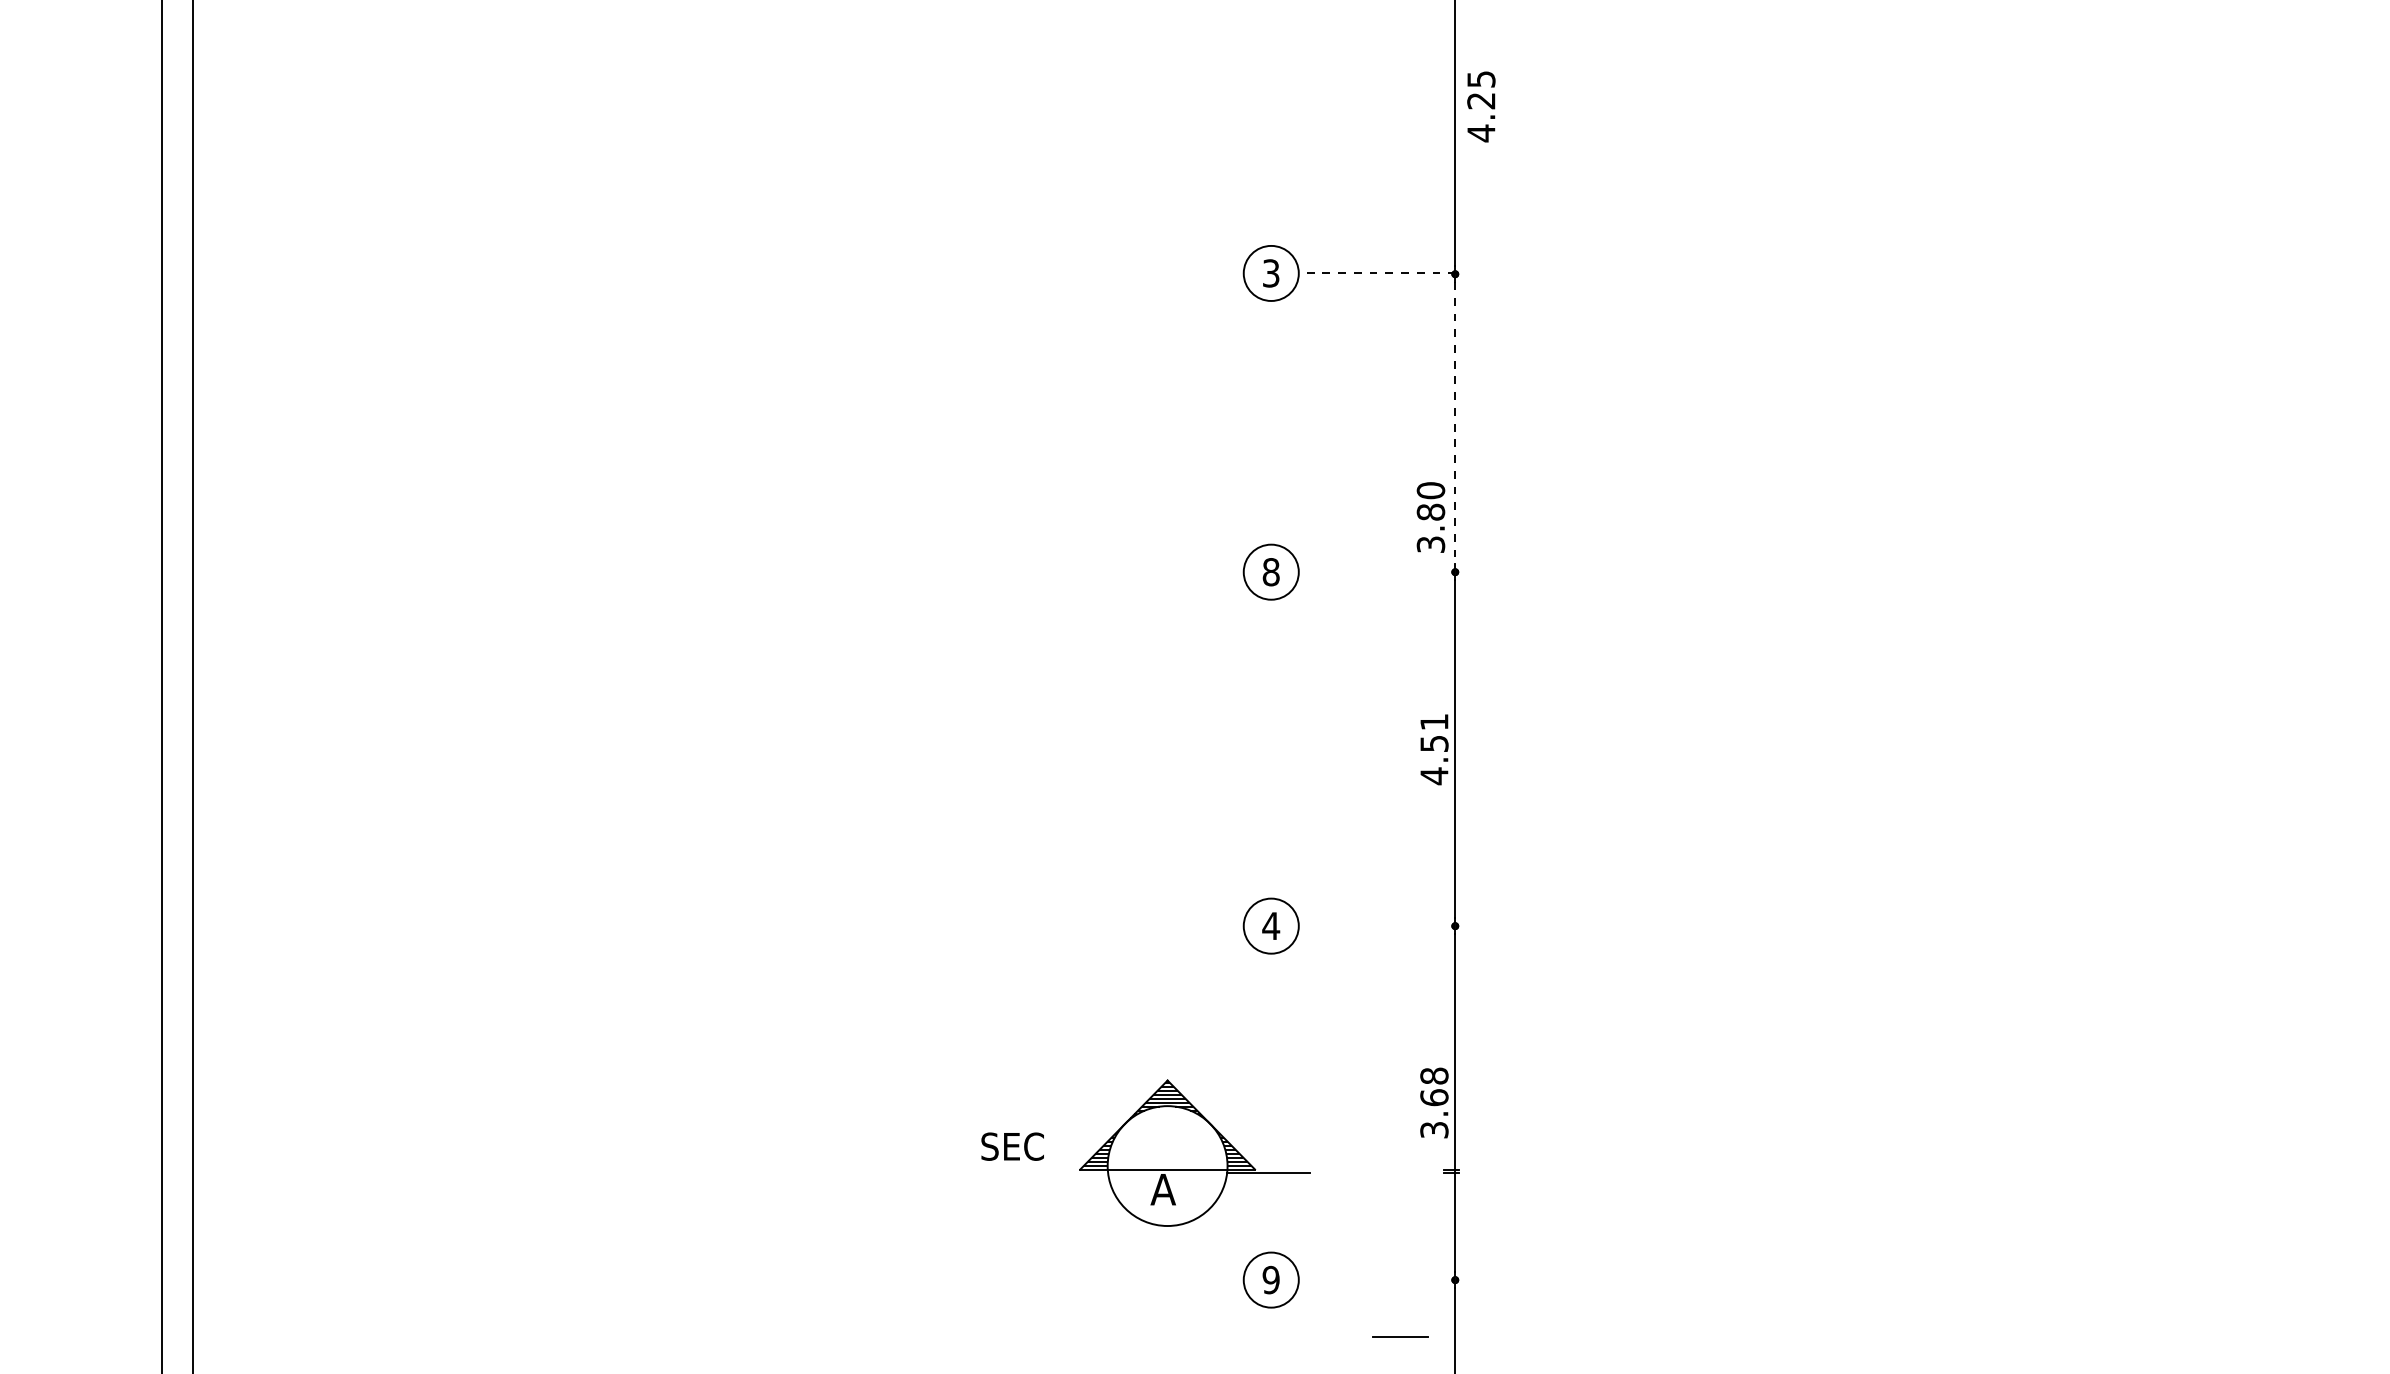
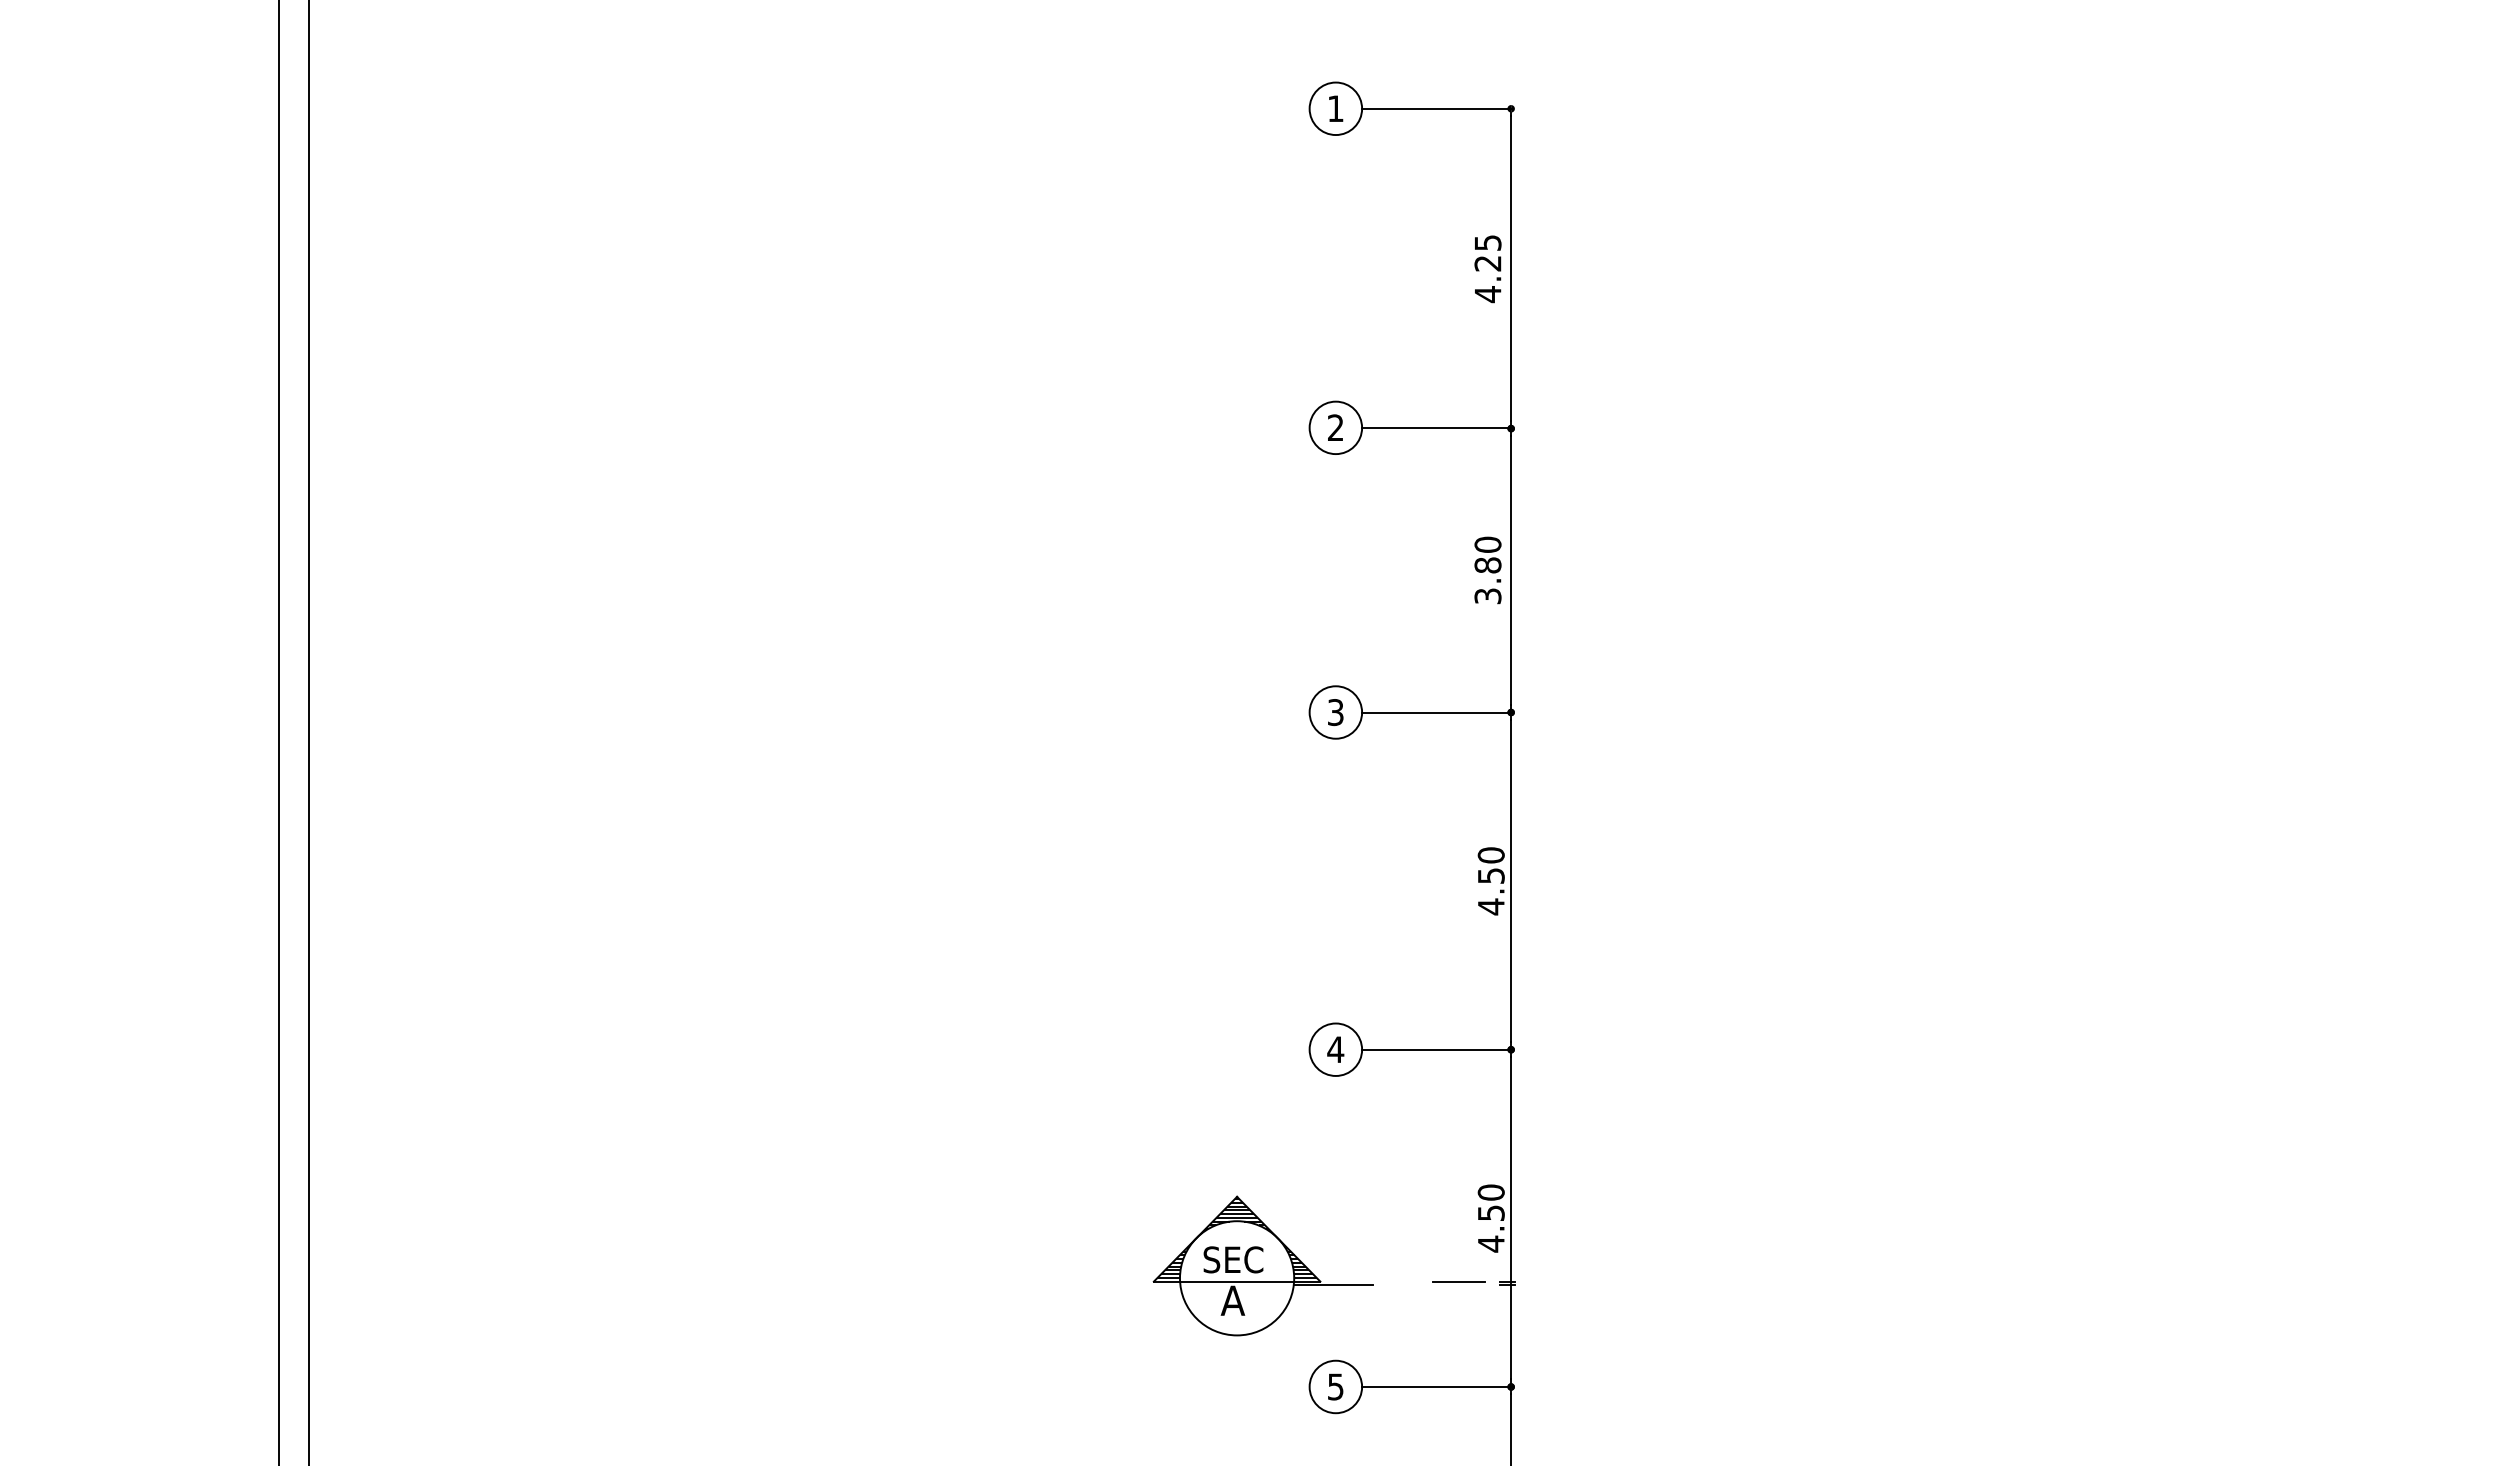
text: (1480, 107) -> (1487, 269), moved
text: (1270, 273) -> (1335, 427), 3 -> 2
line: (1377, 273) -> (1437, 427), dashed -> solid
line: (1455, 424) -> (1511, 571), dashed -> solid
text: (1430, 517) -> (1487, 570), moved
text: (1270, 572) -> (1335, 712), 8 -> 3
line: (1376, 572) -> (1436, 712), added
text: (1433, 722) -> (1490, 855), 4.51 -> 4.50
line: (1376, 925) -> (1436, 1049), added
text: (1433, 1103) -> (1490, 1218), 3.68 -> 4.50
text: (1012, 1146) -> (1233, 1259), moved
text: (1270, 1279) -> (1335, 1386), 9 -> 5
line: (1376, 1279) -> (1436, 1386), added
line: (1400, 1337) -> (1458, 1281), moved

